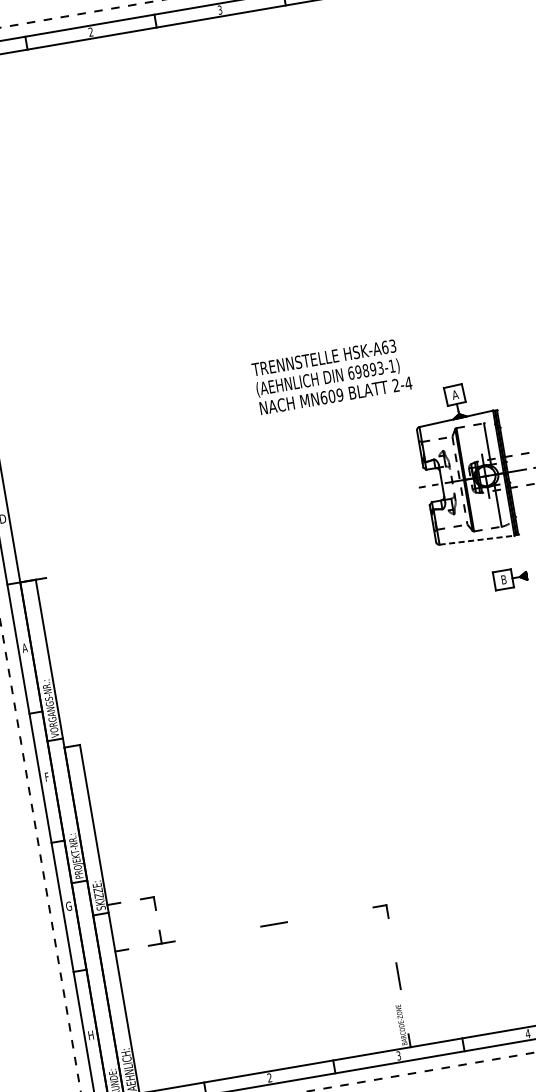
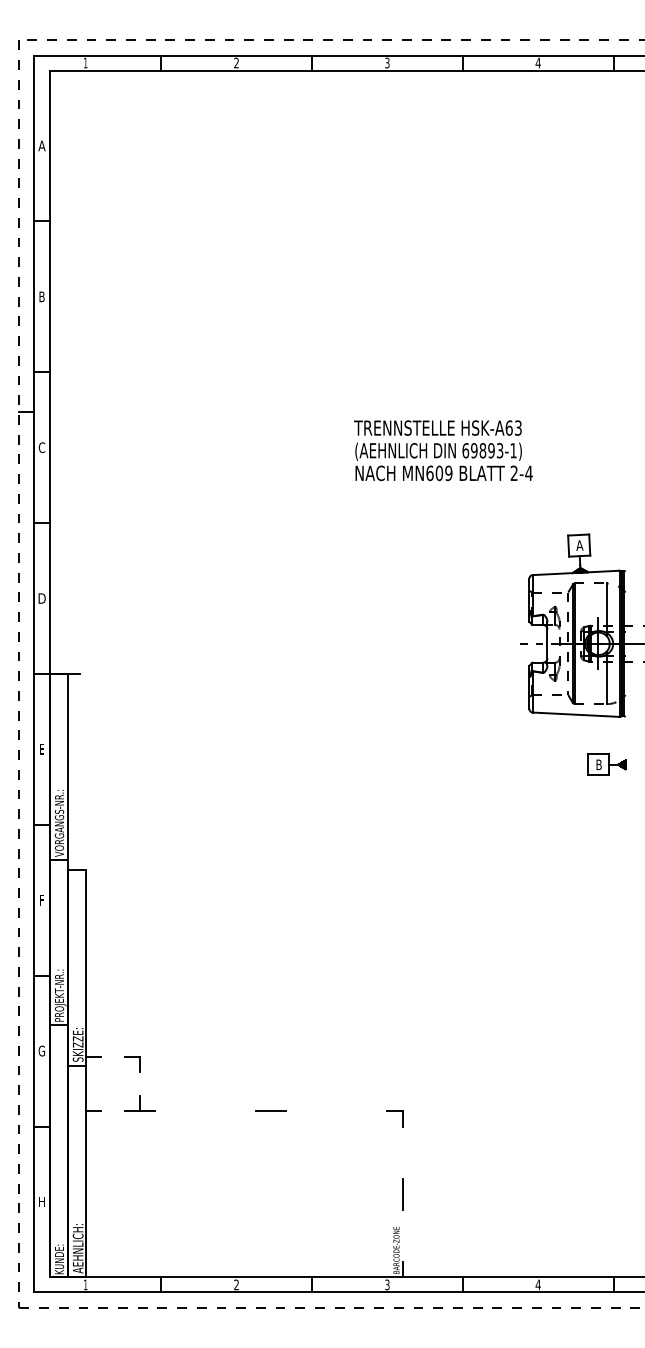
text: (332, 376) -> (443, 450), moved
line: (477, 539) -> (576, 714), dashed -> solid
text: (24, 648) -> (41, 749), A -> E

